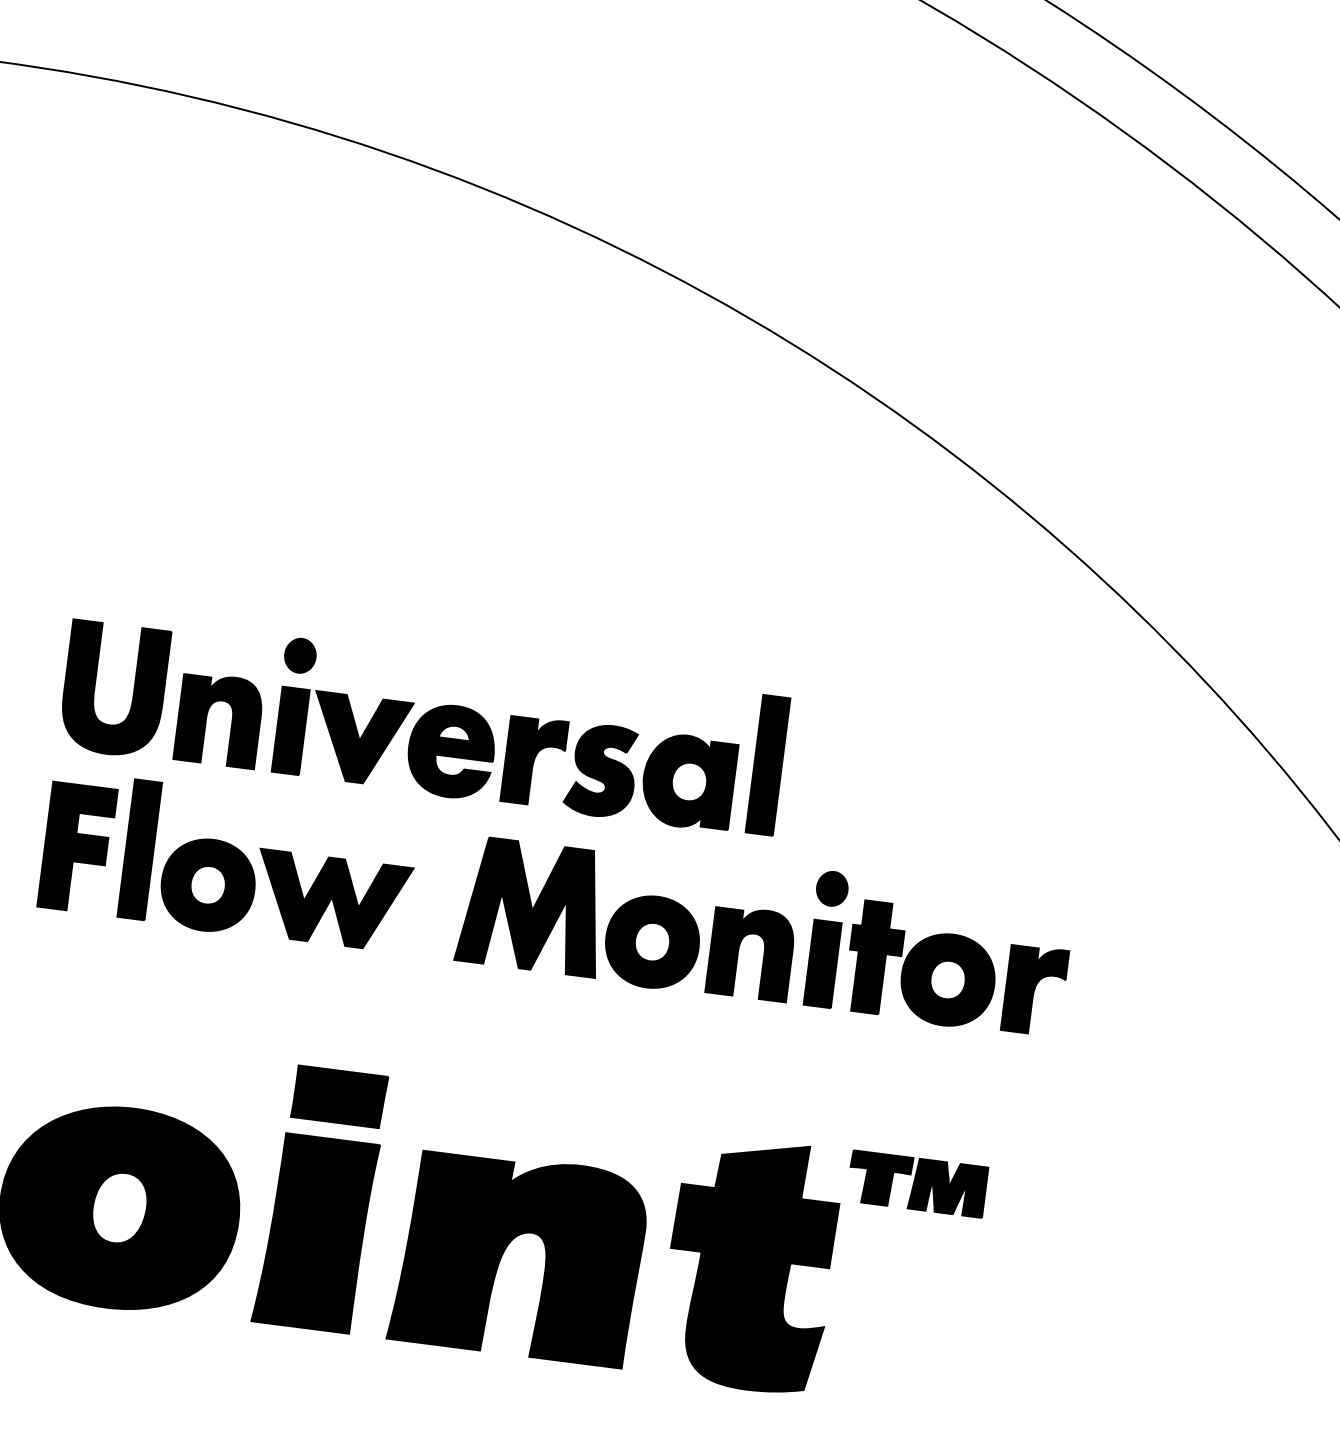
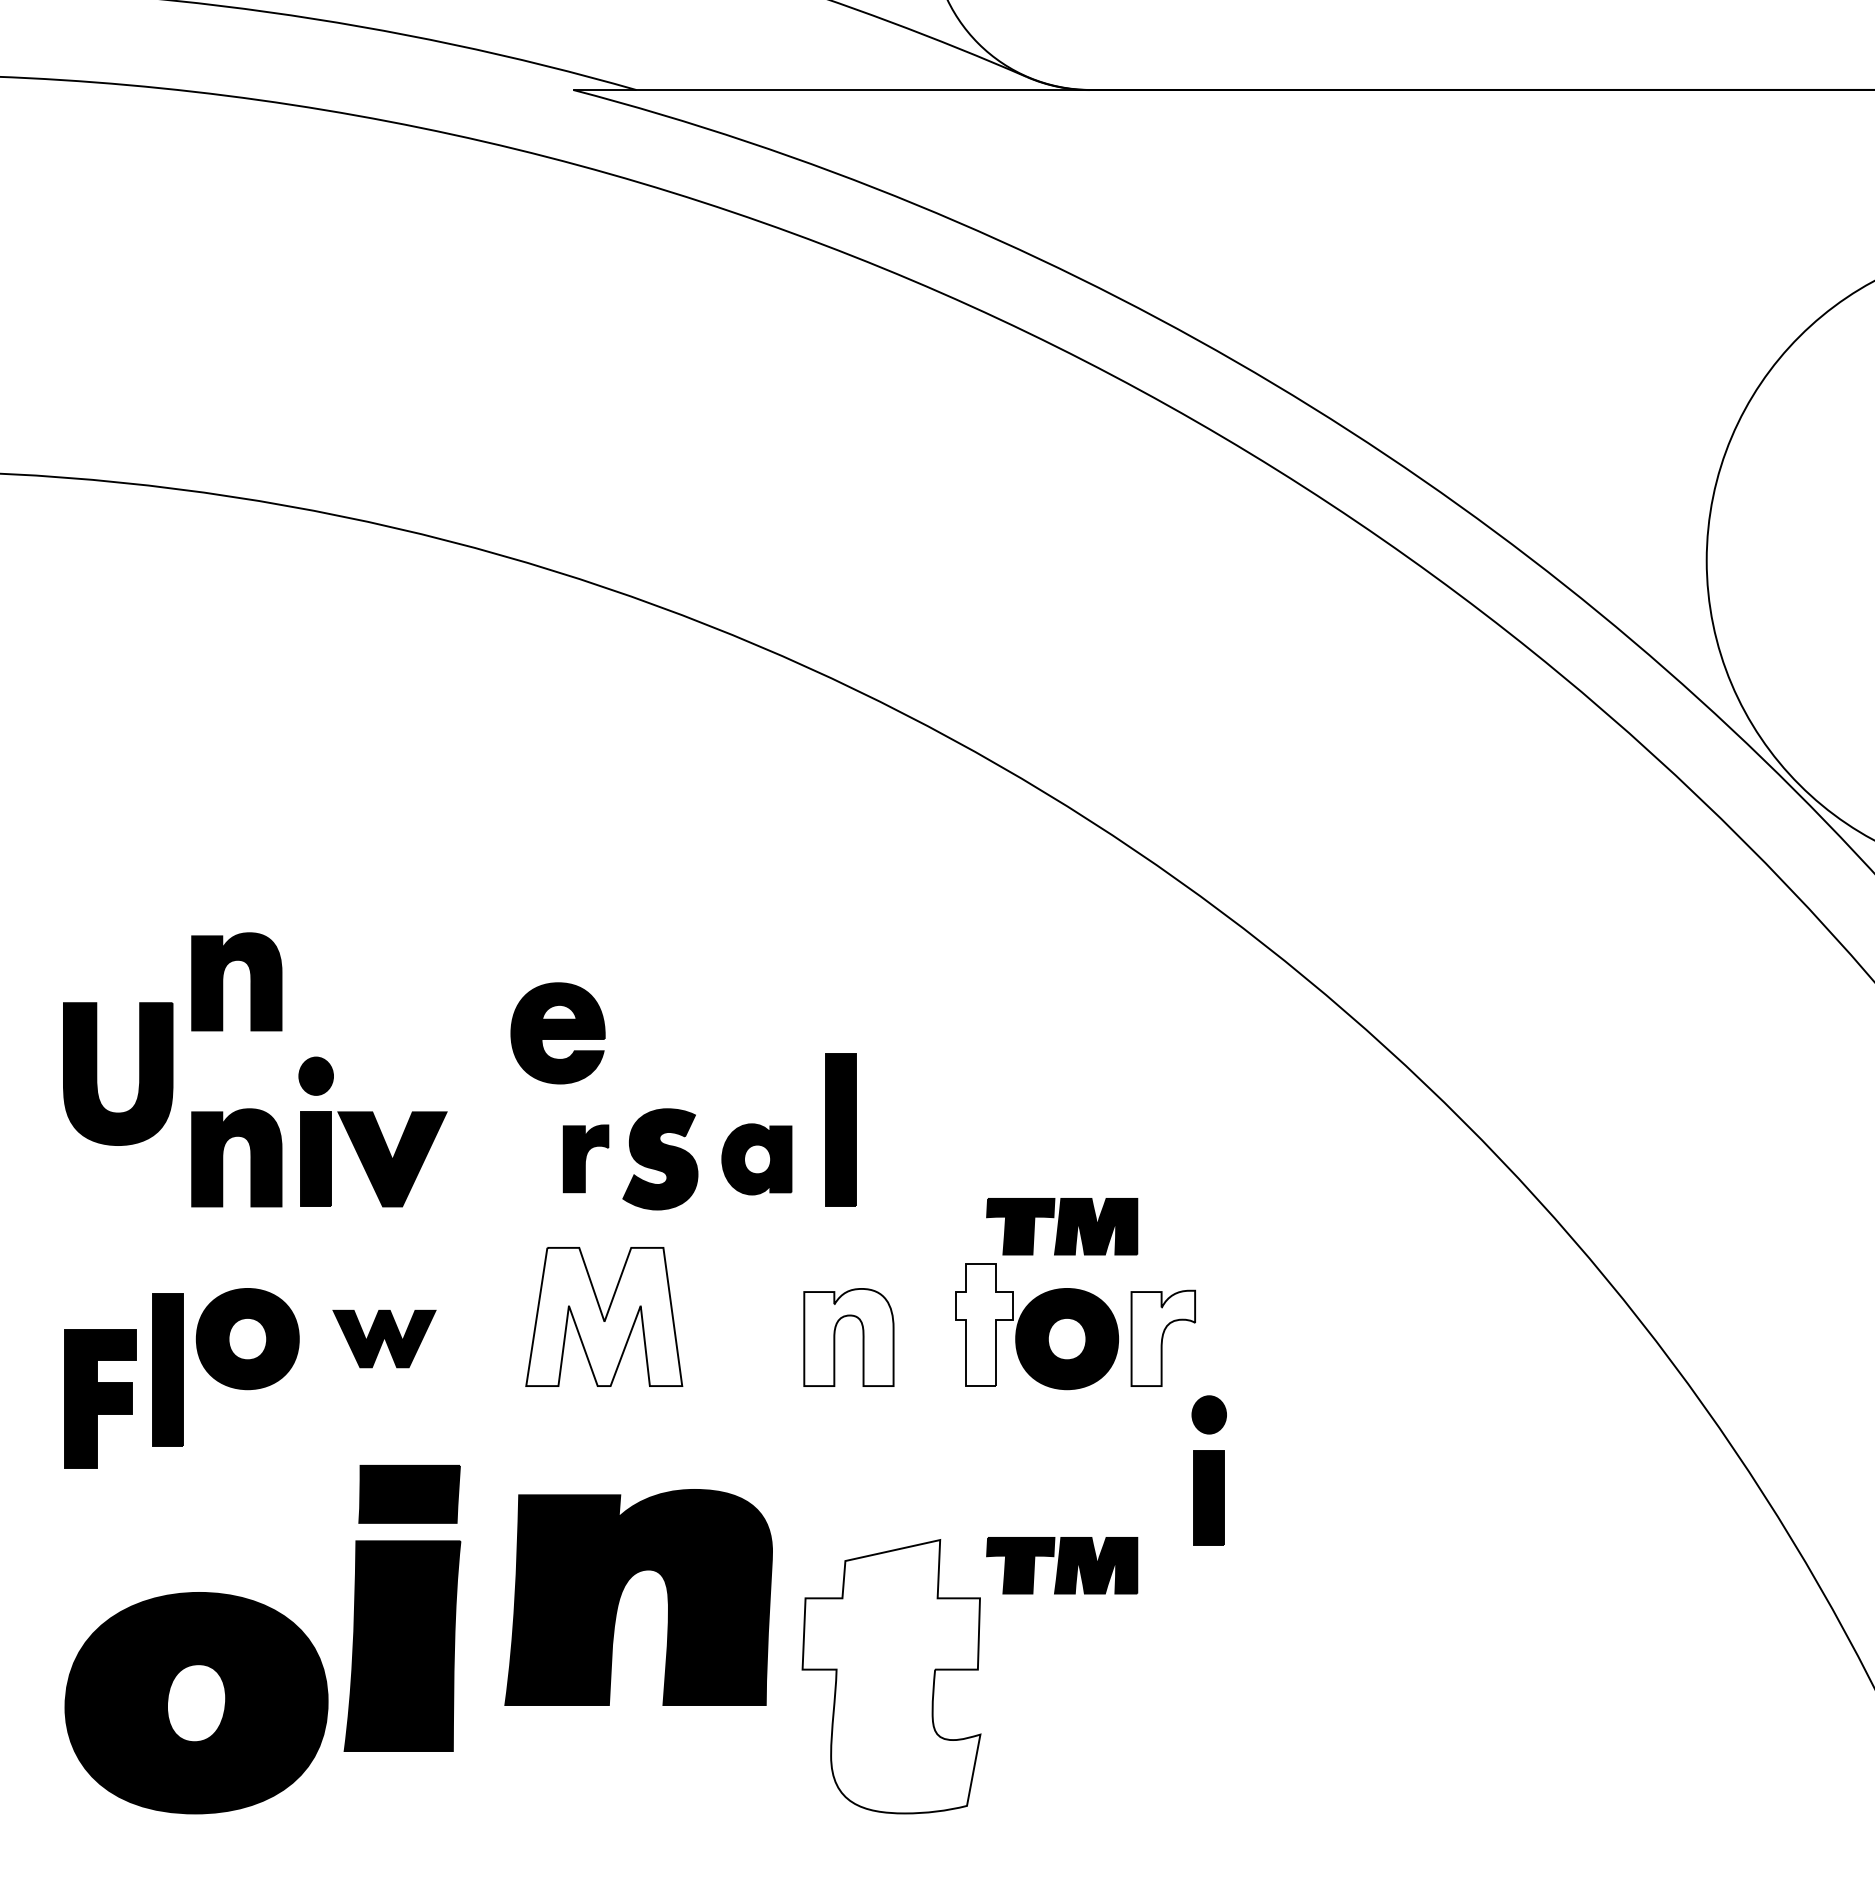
part: (227, 559) -> (223, 981), added
part: (95, 686) -> (97, 1073), moved
part: (450, 751) -> (557, 1033), moved
part: (534, 761) -> (585, 1158), size x0.7
part: (688, 781) -> (756, 1159), size x0.7
part: (77, 847) -> (100, 1398), moved
part: (139, 849) -> (167, 1369), moved
part: (956, 877) -> (1062, 1226), added
part: (331, 900) -> (384, 1338), size x0.6
fill: (532, 906) -> (604, 1316), removed
part: (825, 938) -> (1208, 1470), moved
part: (652, 942) -> (739, 1339), removed
fill: (750, 953) -> (848, 1337), removed
fill: (875, 957) -> (984, 1324), removed
fill: (1035, 990) -> (1163, 1338), removed
part: (320, 1199) -> (402, 1608), moved
part: (505, 1251) -> (622, 1593), moved
fill: (750, 1264) -> (891, 1676), removed

